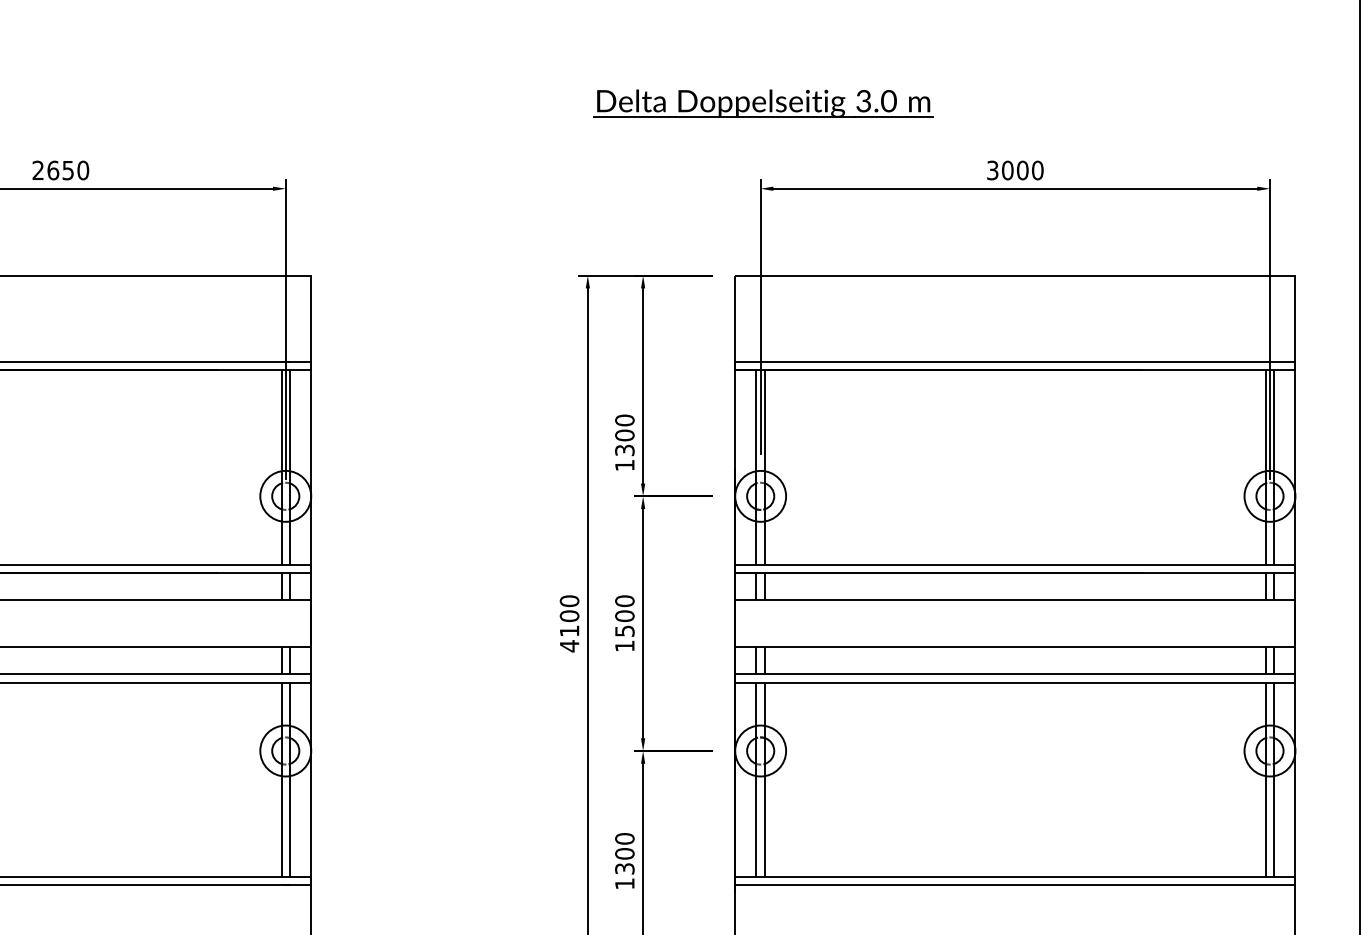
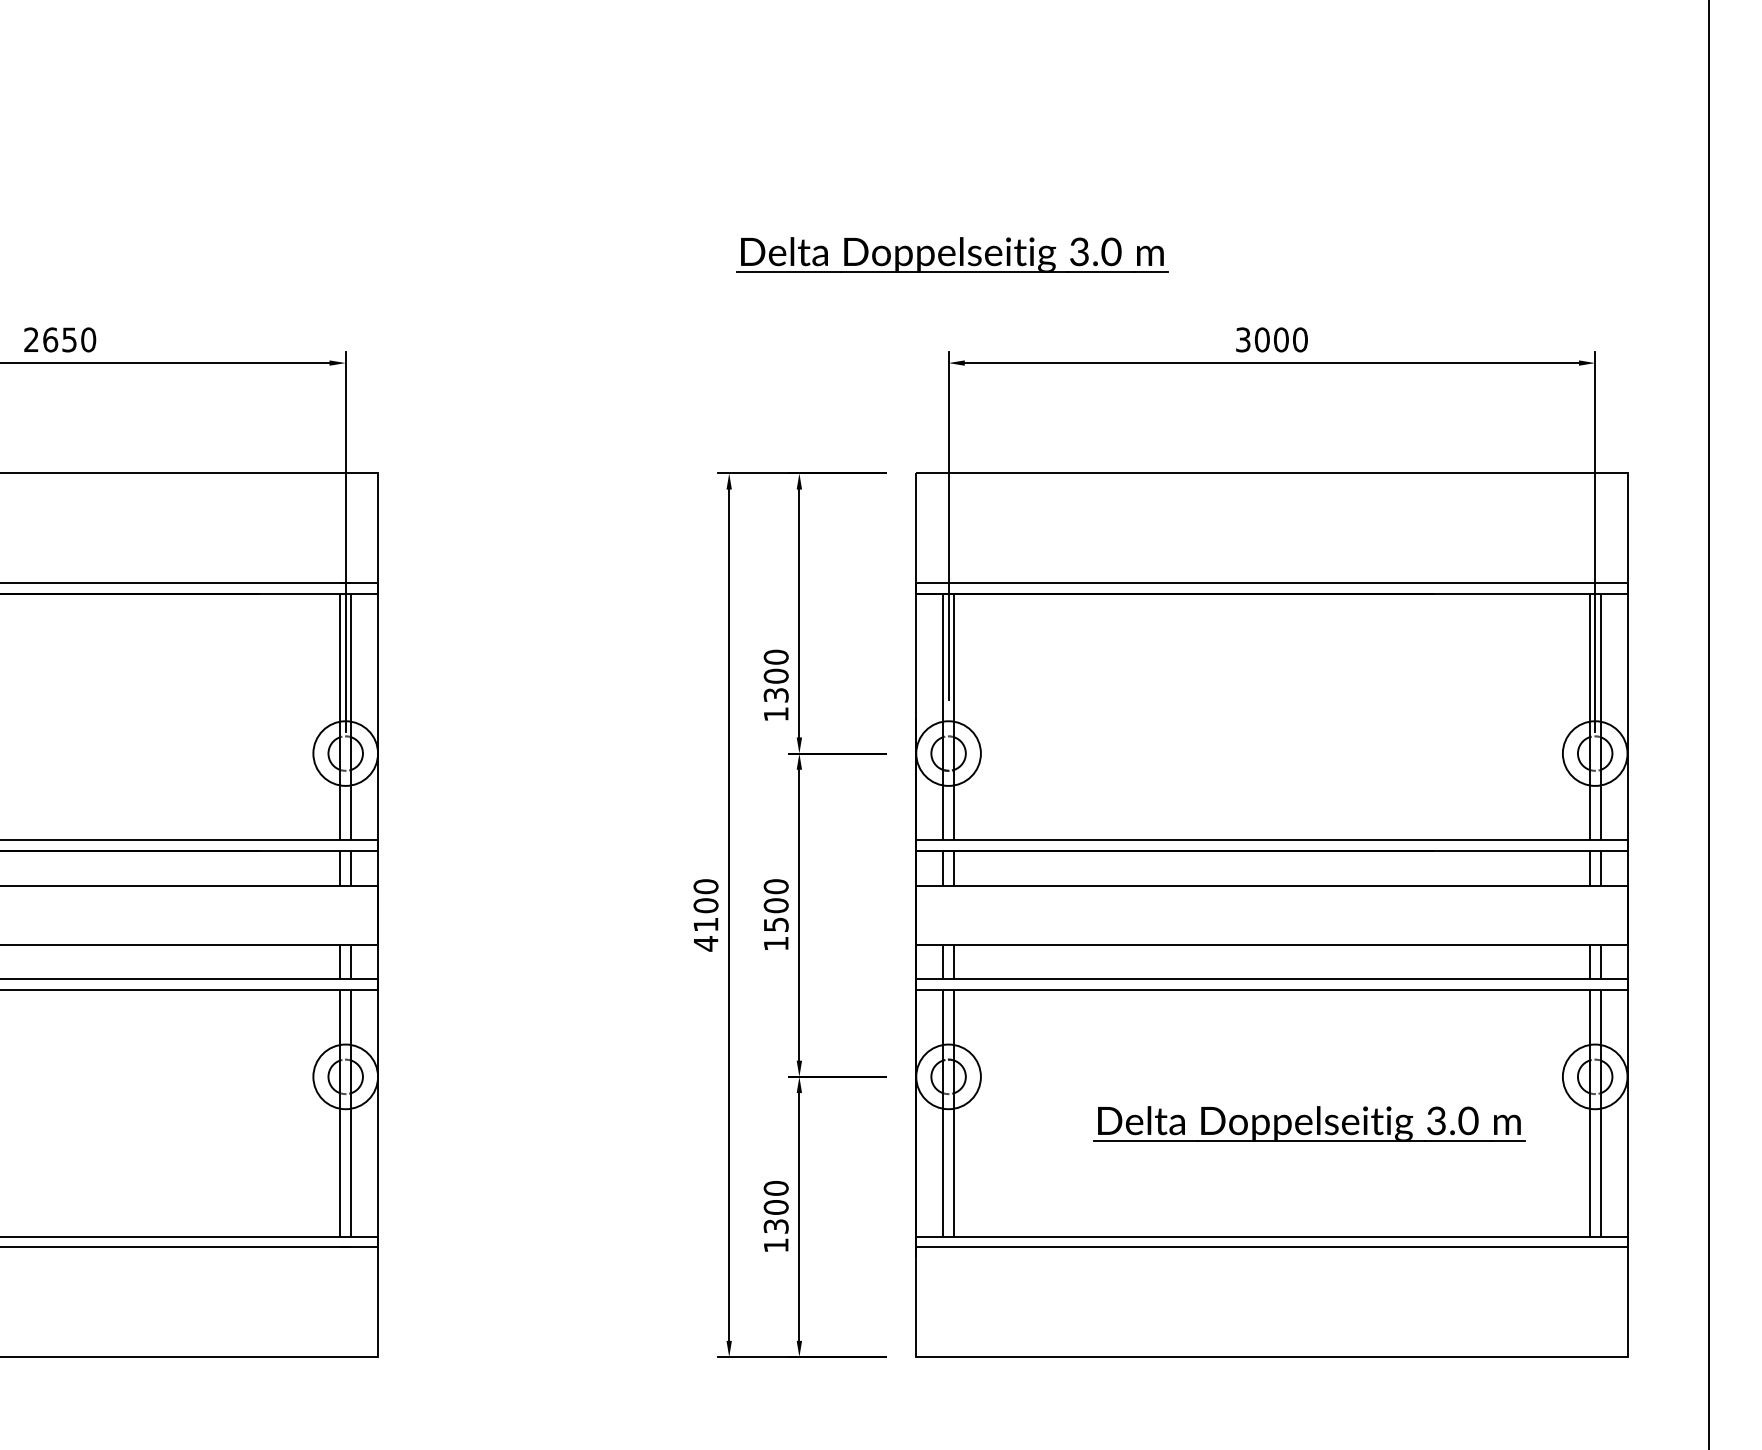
part: (1044, 787) -> (1309, 1123), added

